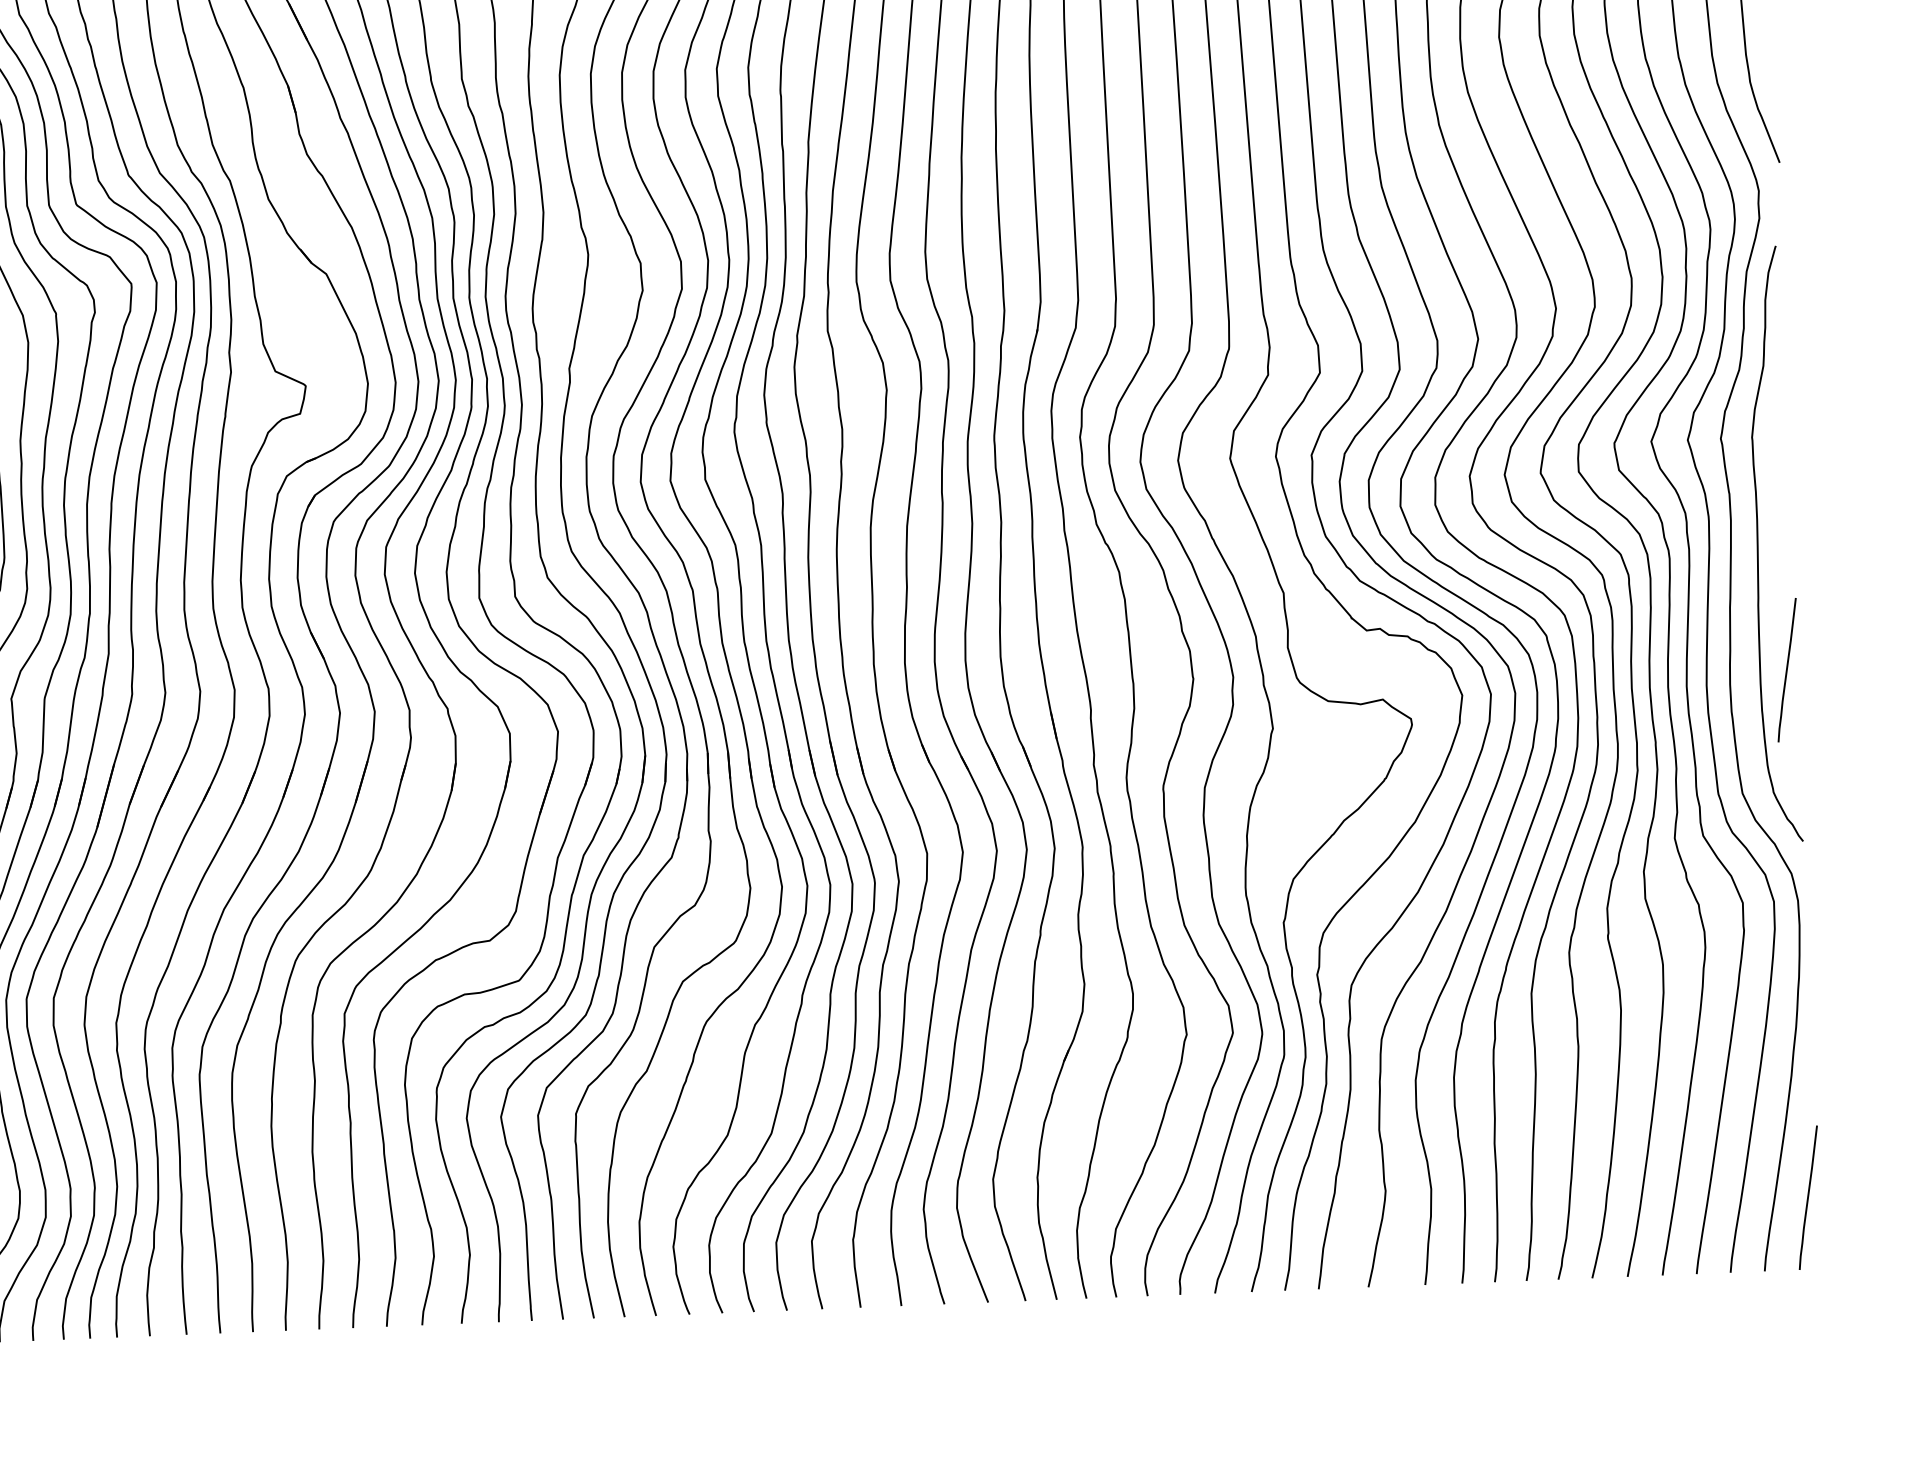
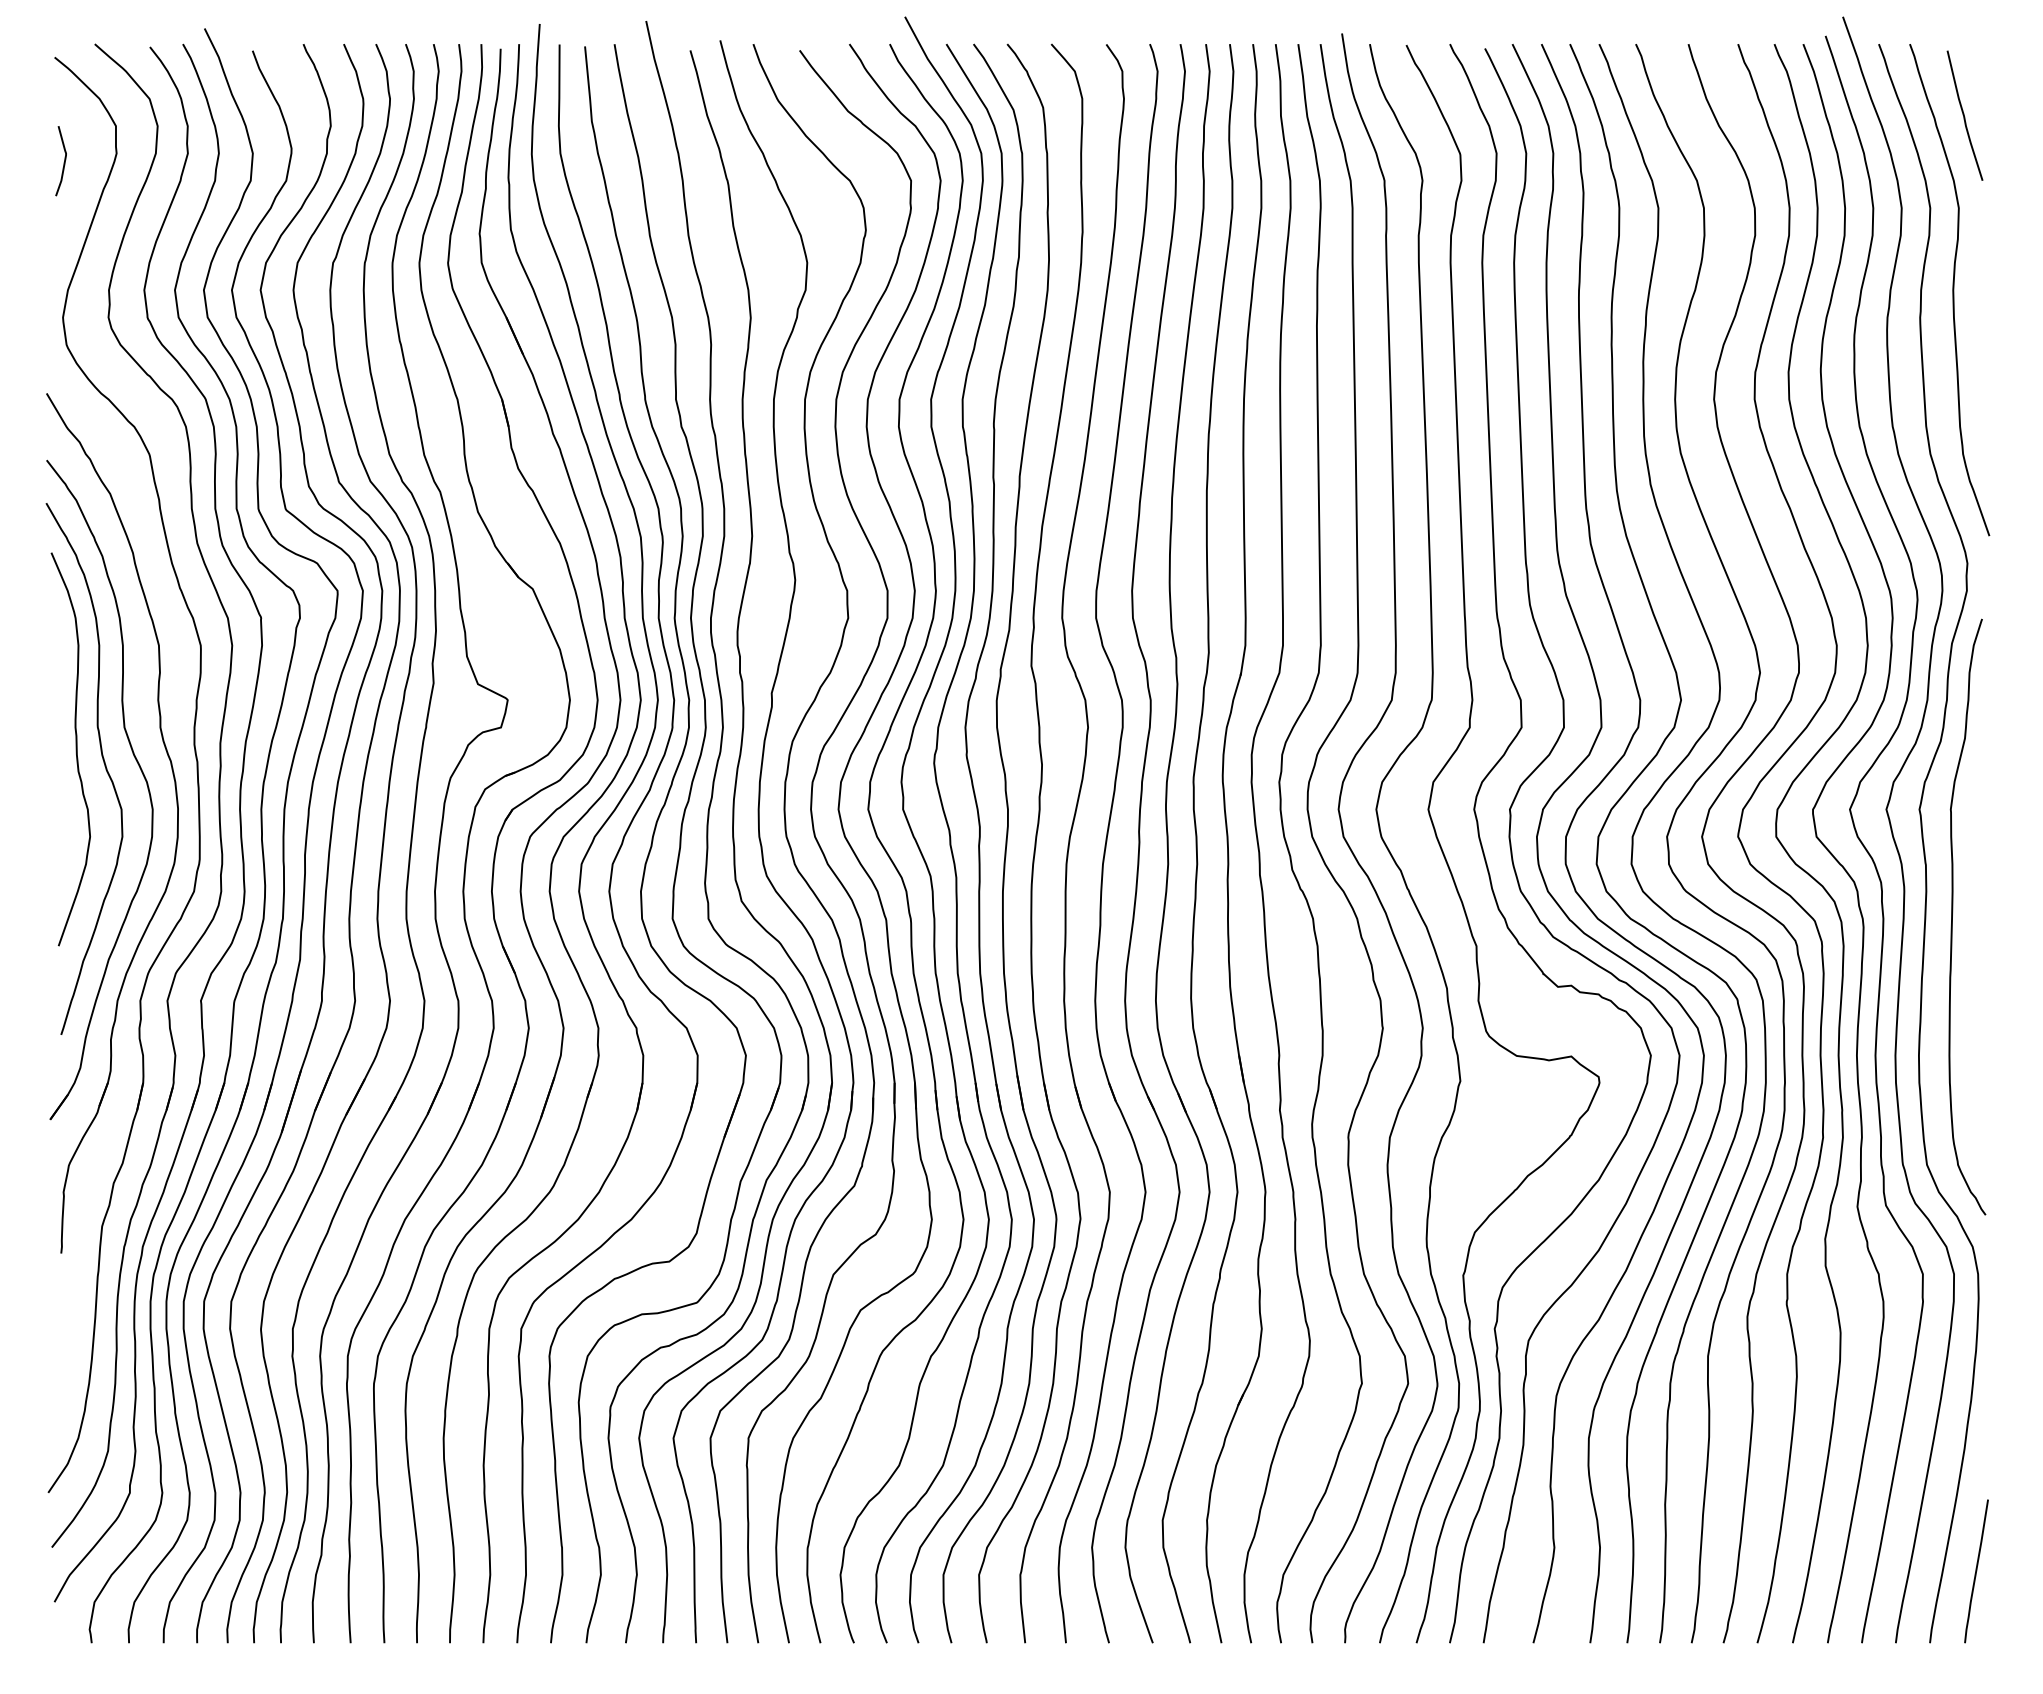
curve: (1787, 670) -> (1976, 1043), removed

